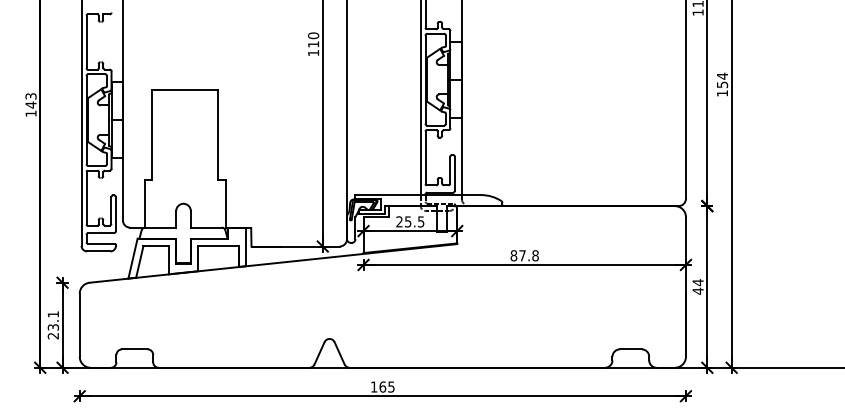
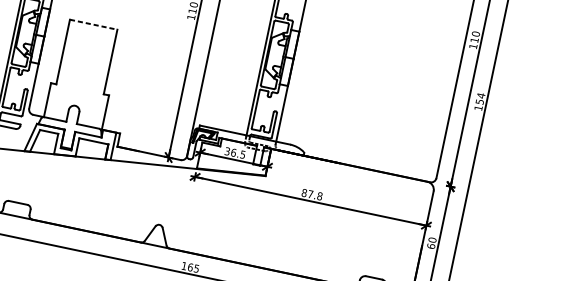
line: (185, 90) -> (93, 24), solid -> dashed
text: (403, 221) -> (230, 151), 25.5 -> 36.5
text: (697, 286) -> (431, 242), 44 -> 60

